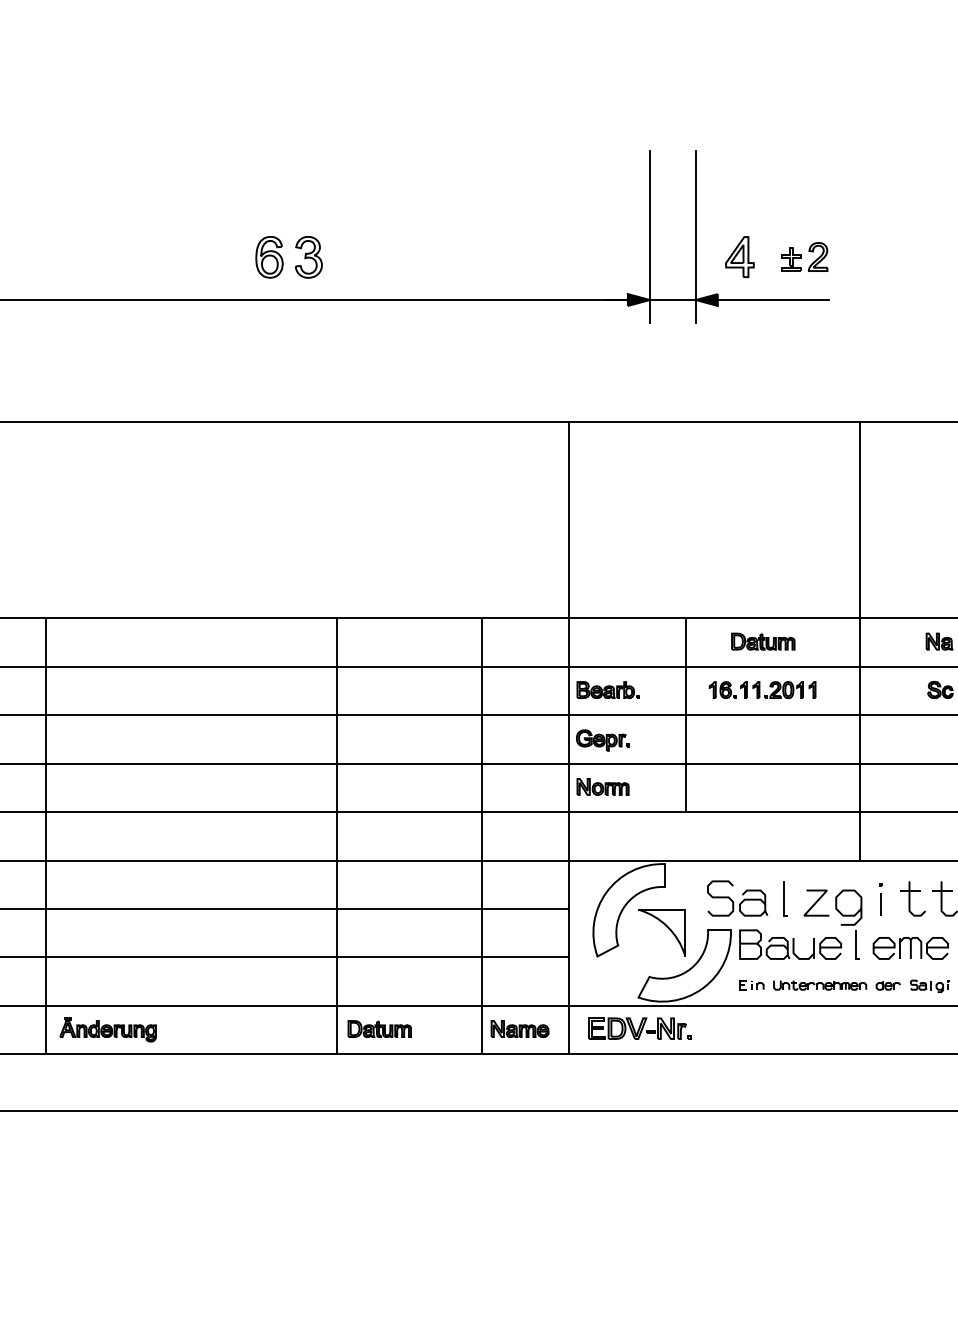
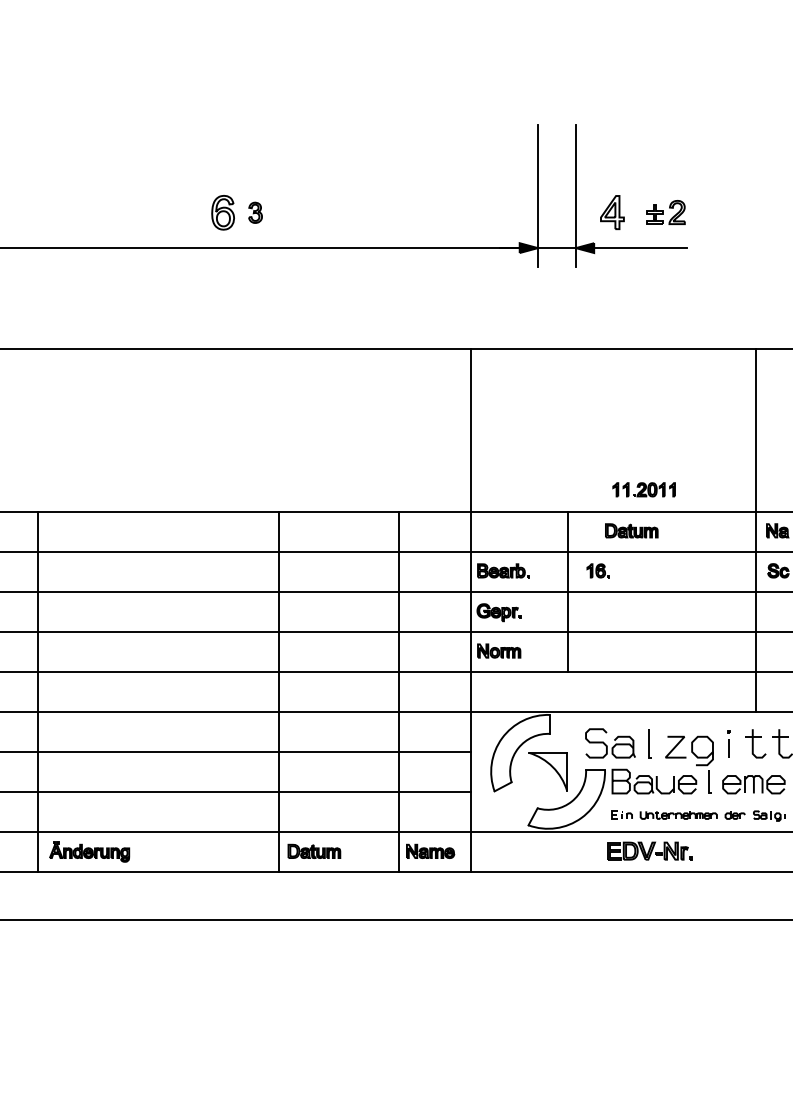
part: (308, 257) -> (255, 212), size x0.6
line: (860, 640) -> (756, 529), moved
part: (778, 690) -> (644, 490), moved
part: (639, 1028) -> (649, 850), moved

